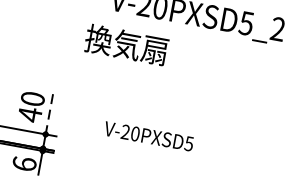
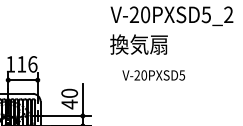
text: (125, 44) -> (138, 44), moved
line: (49, 110) -> (82, 99), dashed -> solid
text: (148, 136) -> (153, 75), moved

